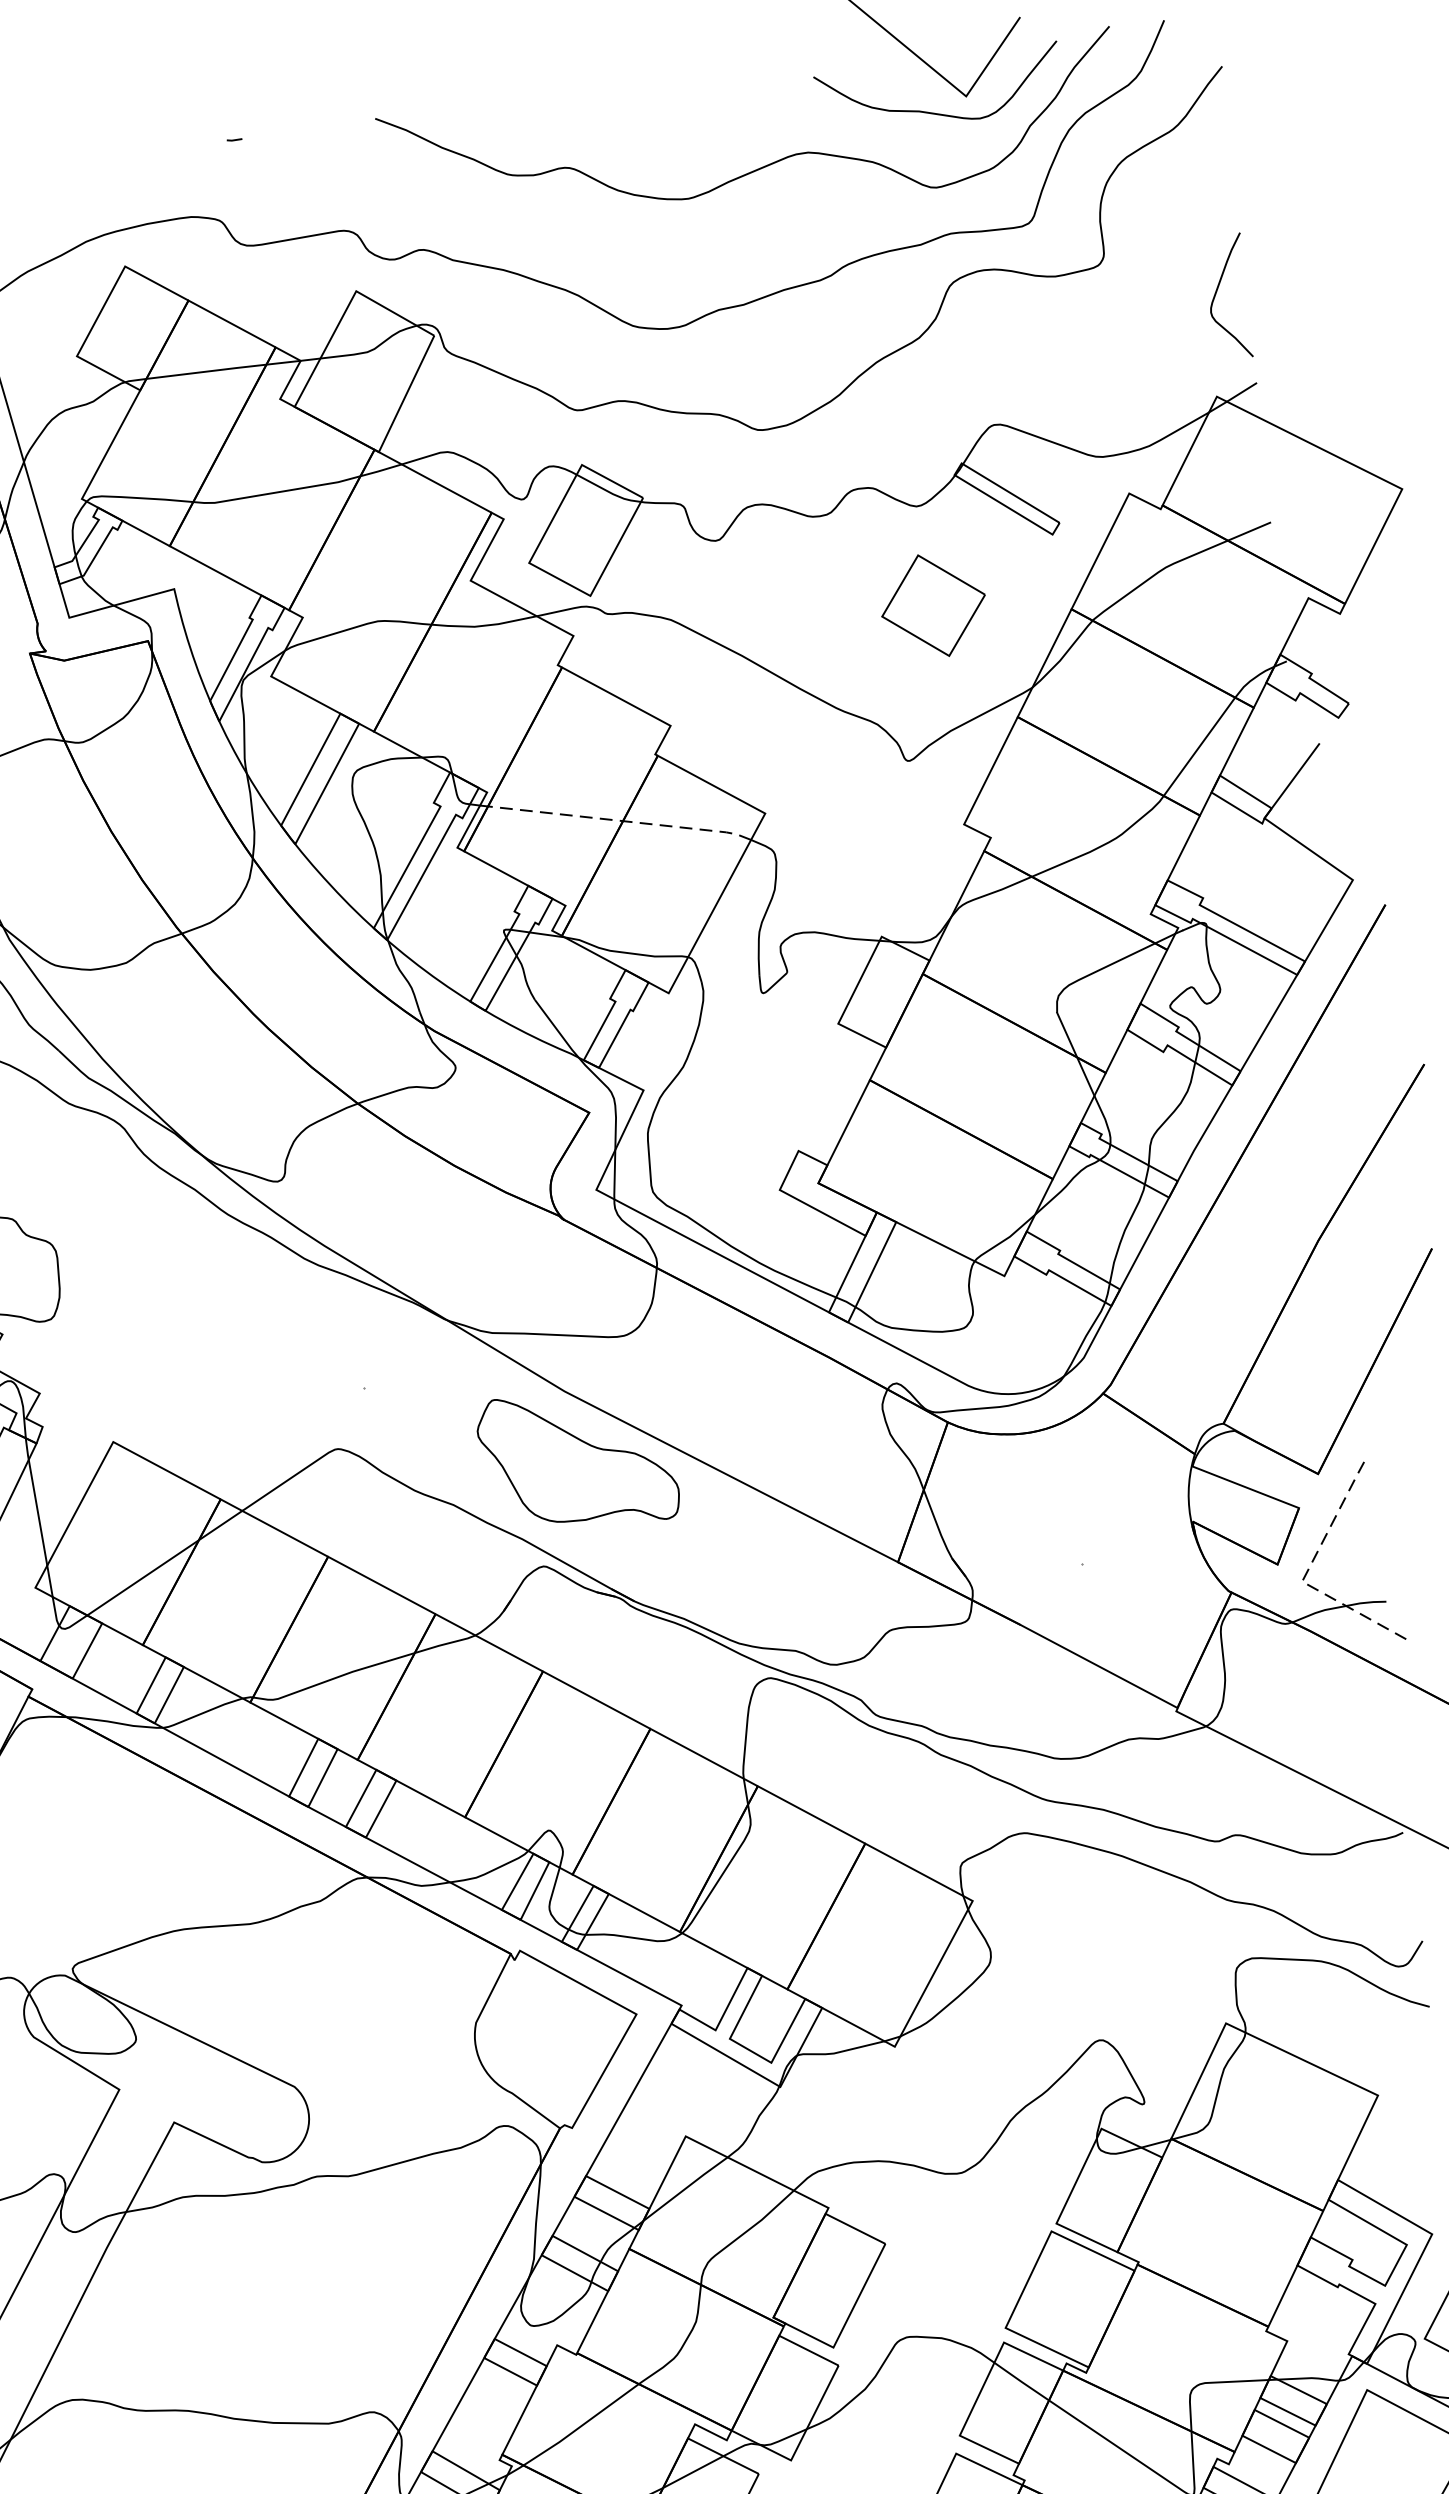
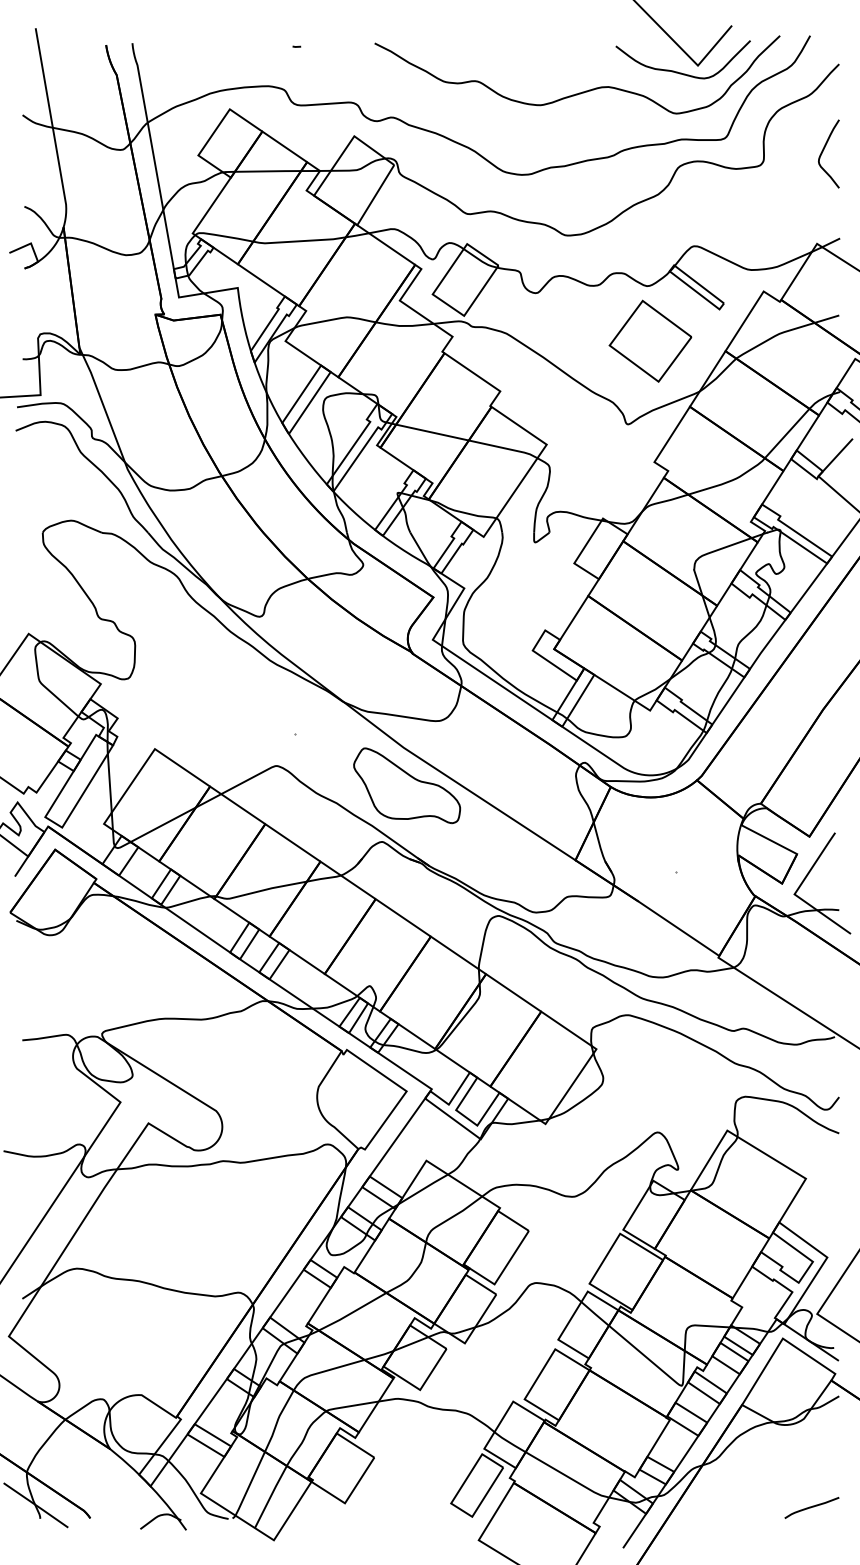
curve: (1217, 293) -> (823, 151), moved
part: (933, 604) -> (650, 340), size x1.43
line: (618, 821) -> (466, 440), dashed -> solid
line: (1305, 1576) -> (796, 891), dashed -> solid

